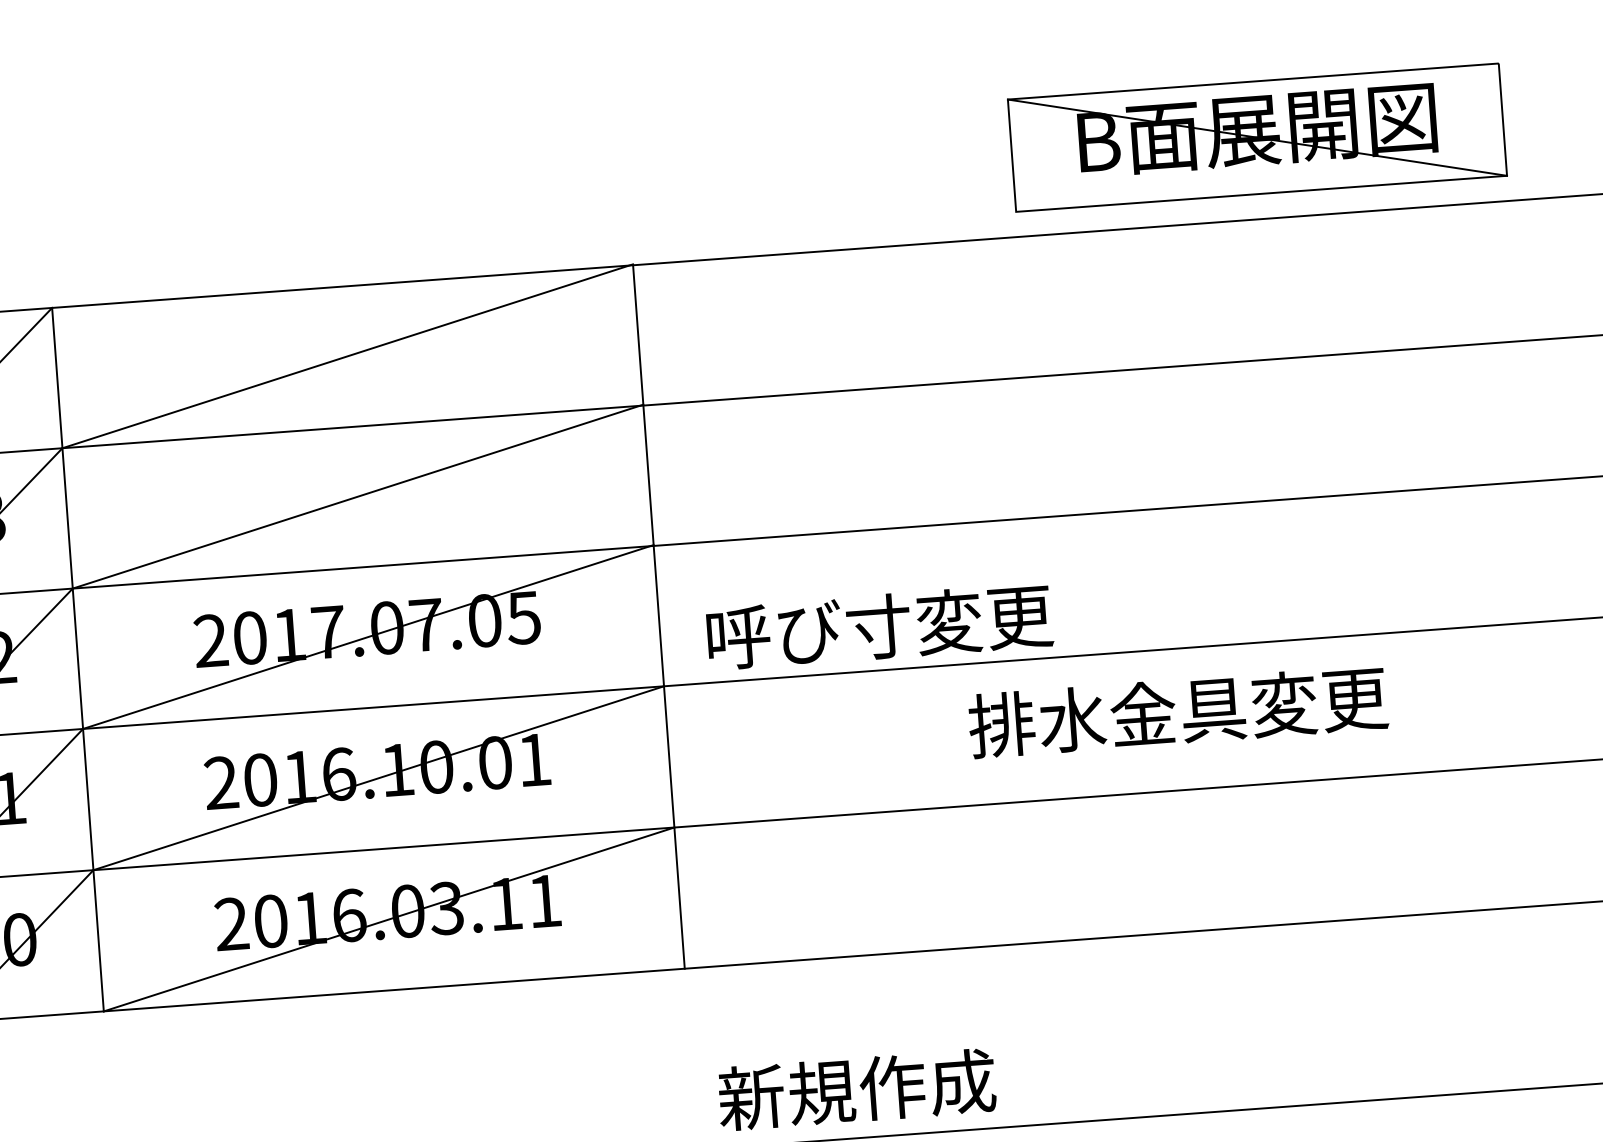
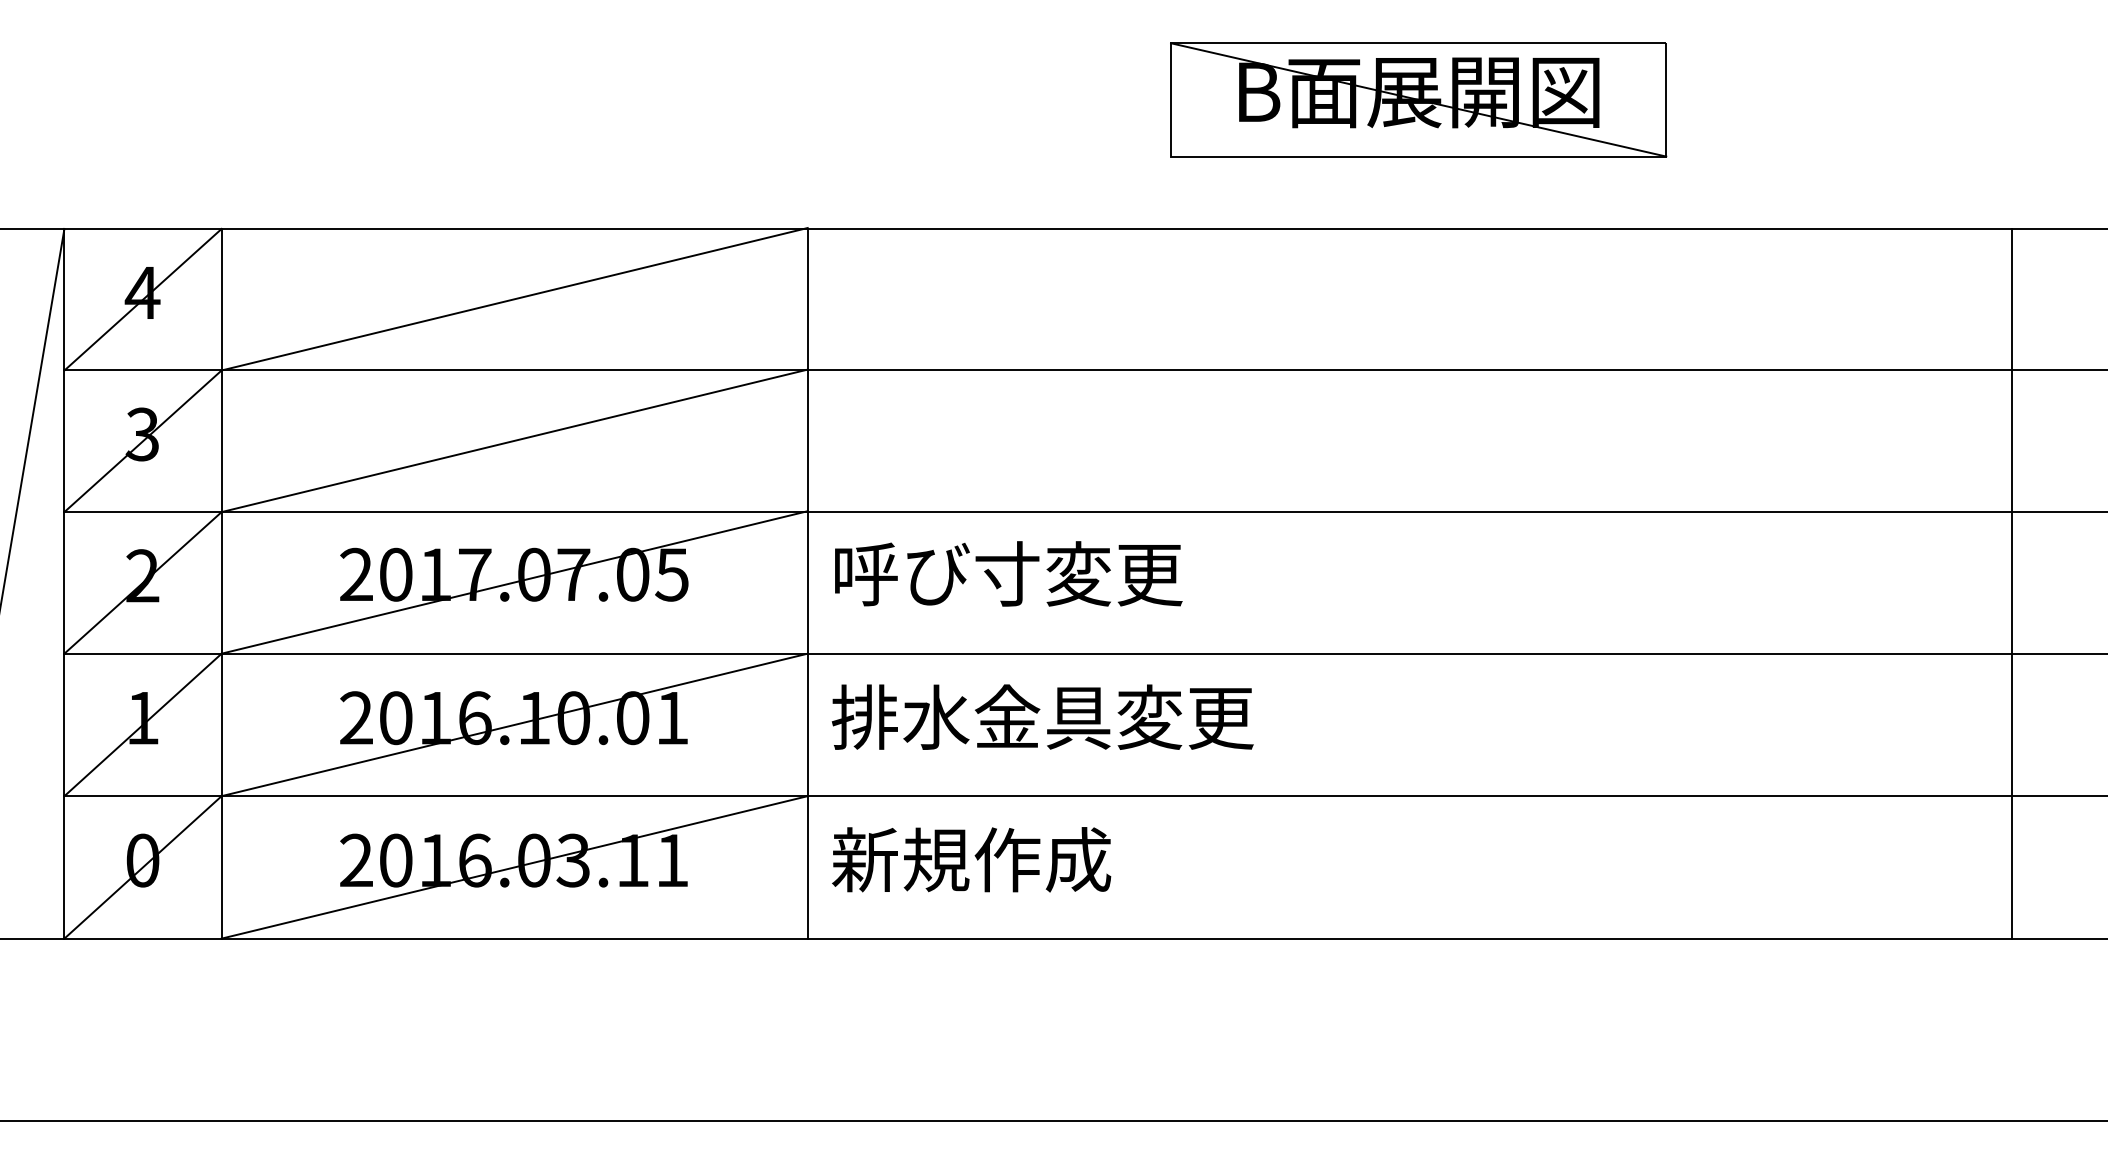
part: (1257, 137) -> (1418, 99), moved
text: (879, 626) -> (1008, 573), moved
text: (1177, 711) -> (1042, 716), moved
text: (856, 1089) -> (971, 859), moved

